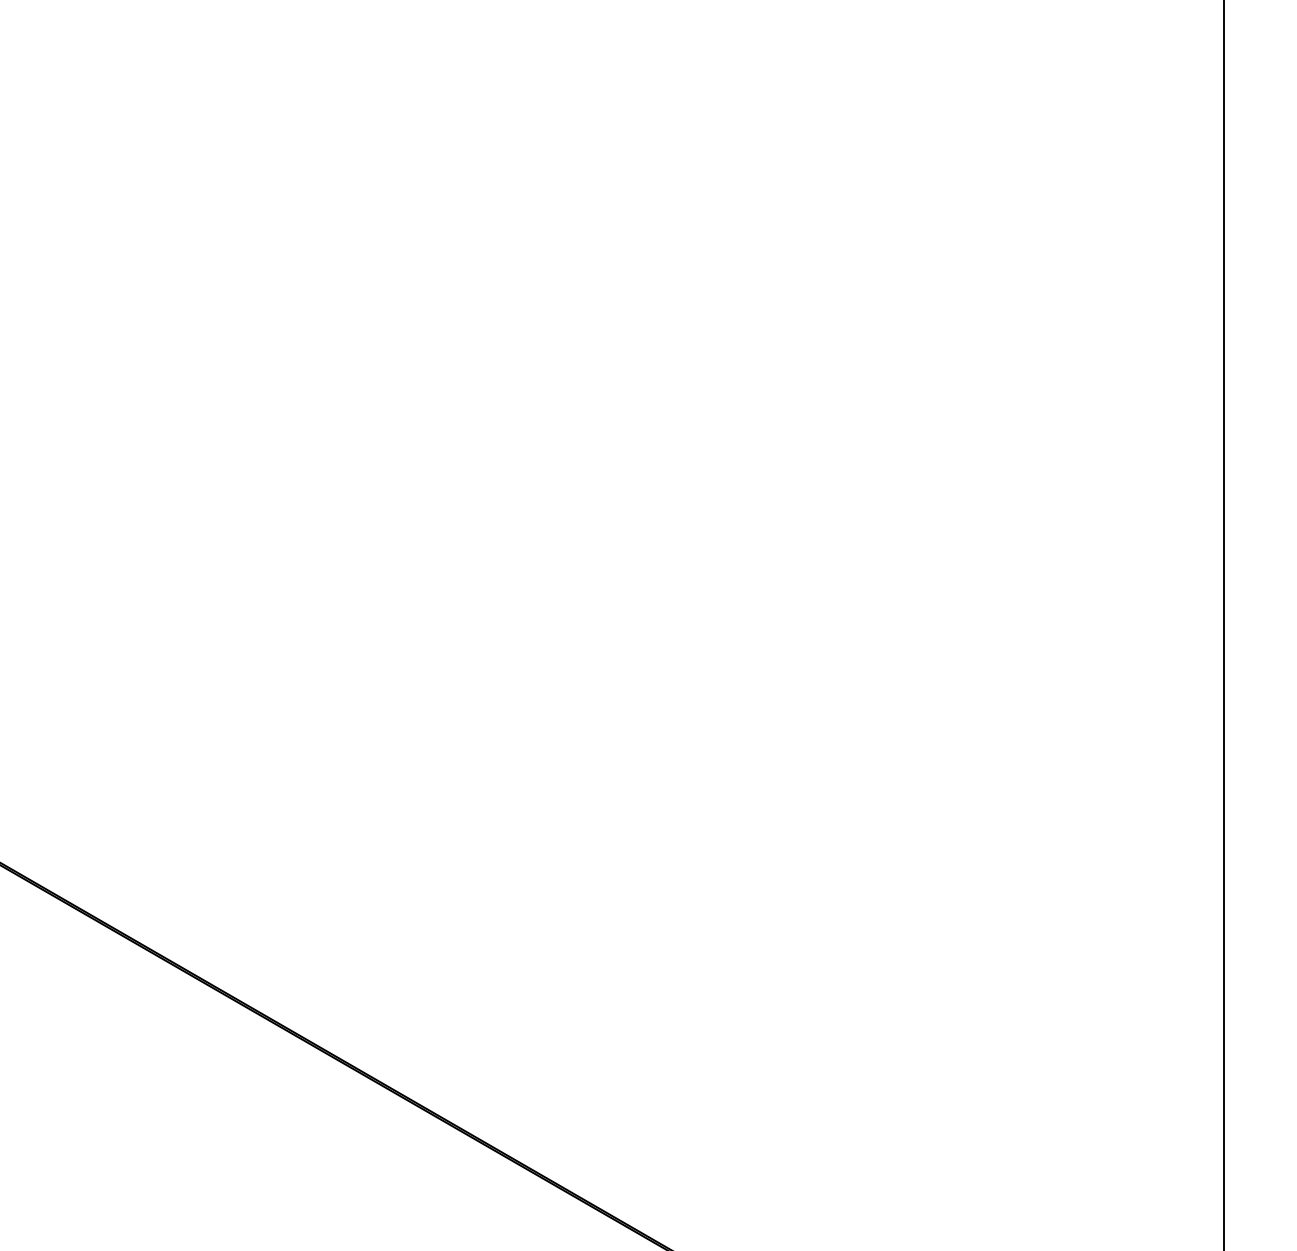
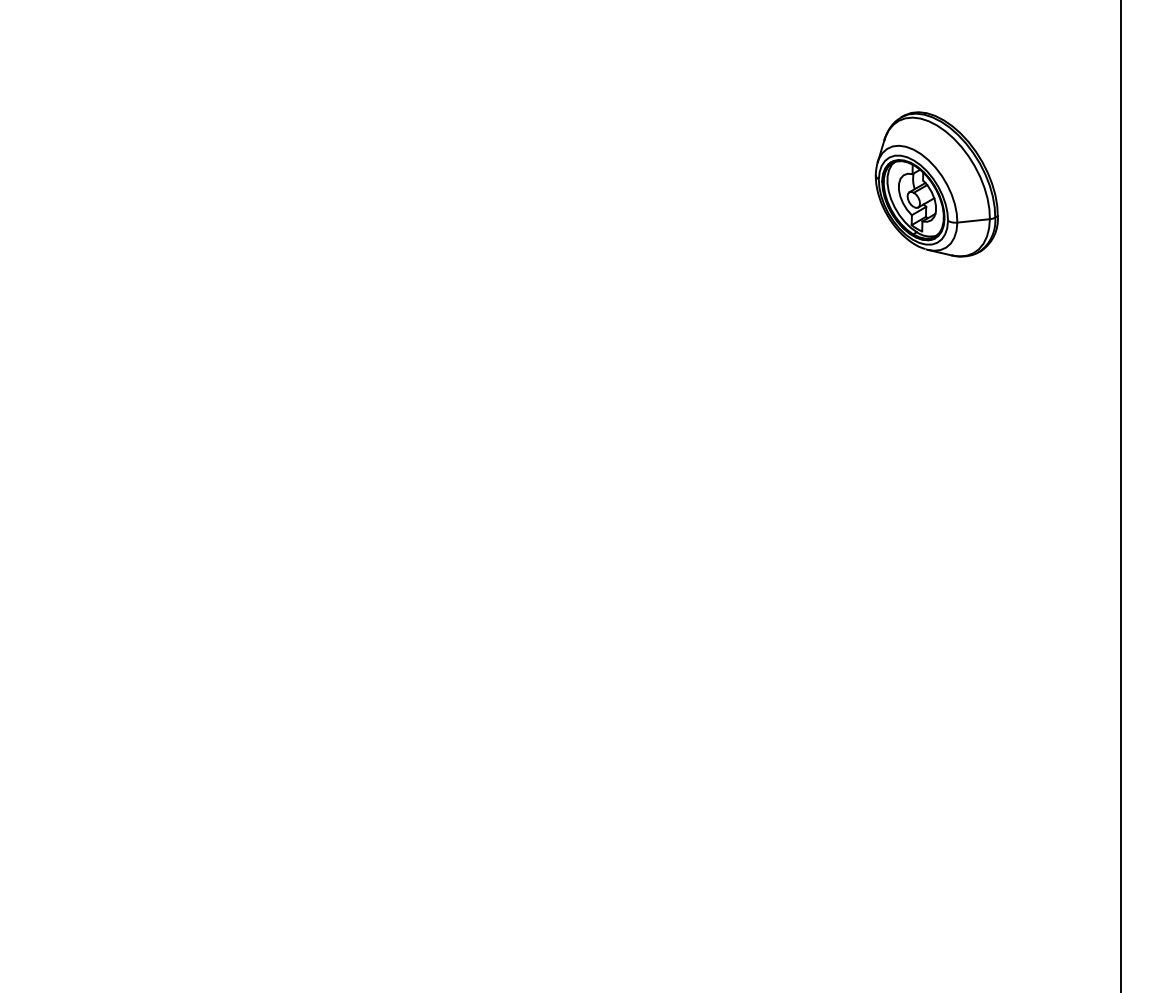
part: (1040, 106) -> (936, 184), added

